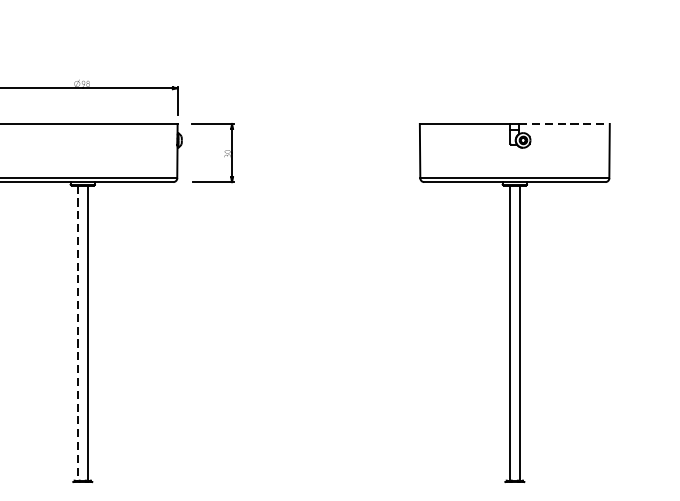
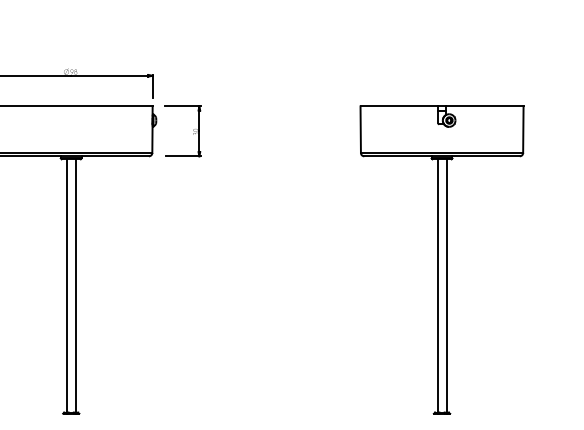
line: (564, 124) -> (484, 106), dashed -> solid
line: (77, 333) -> (66, 286), dashed -> solid

